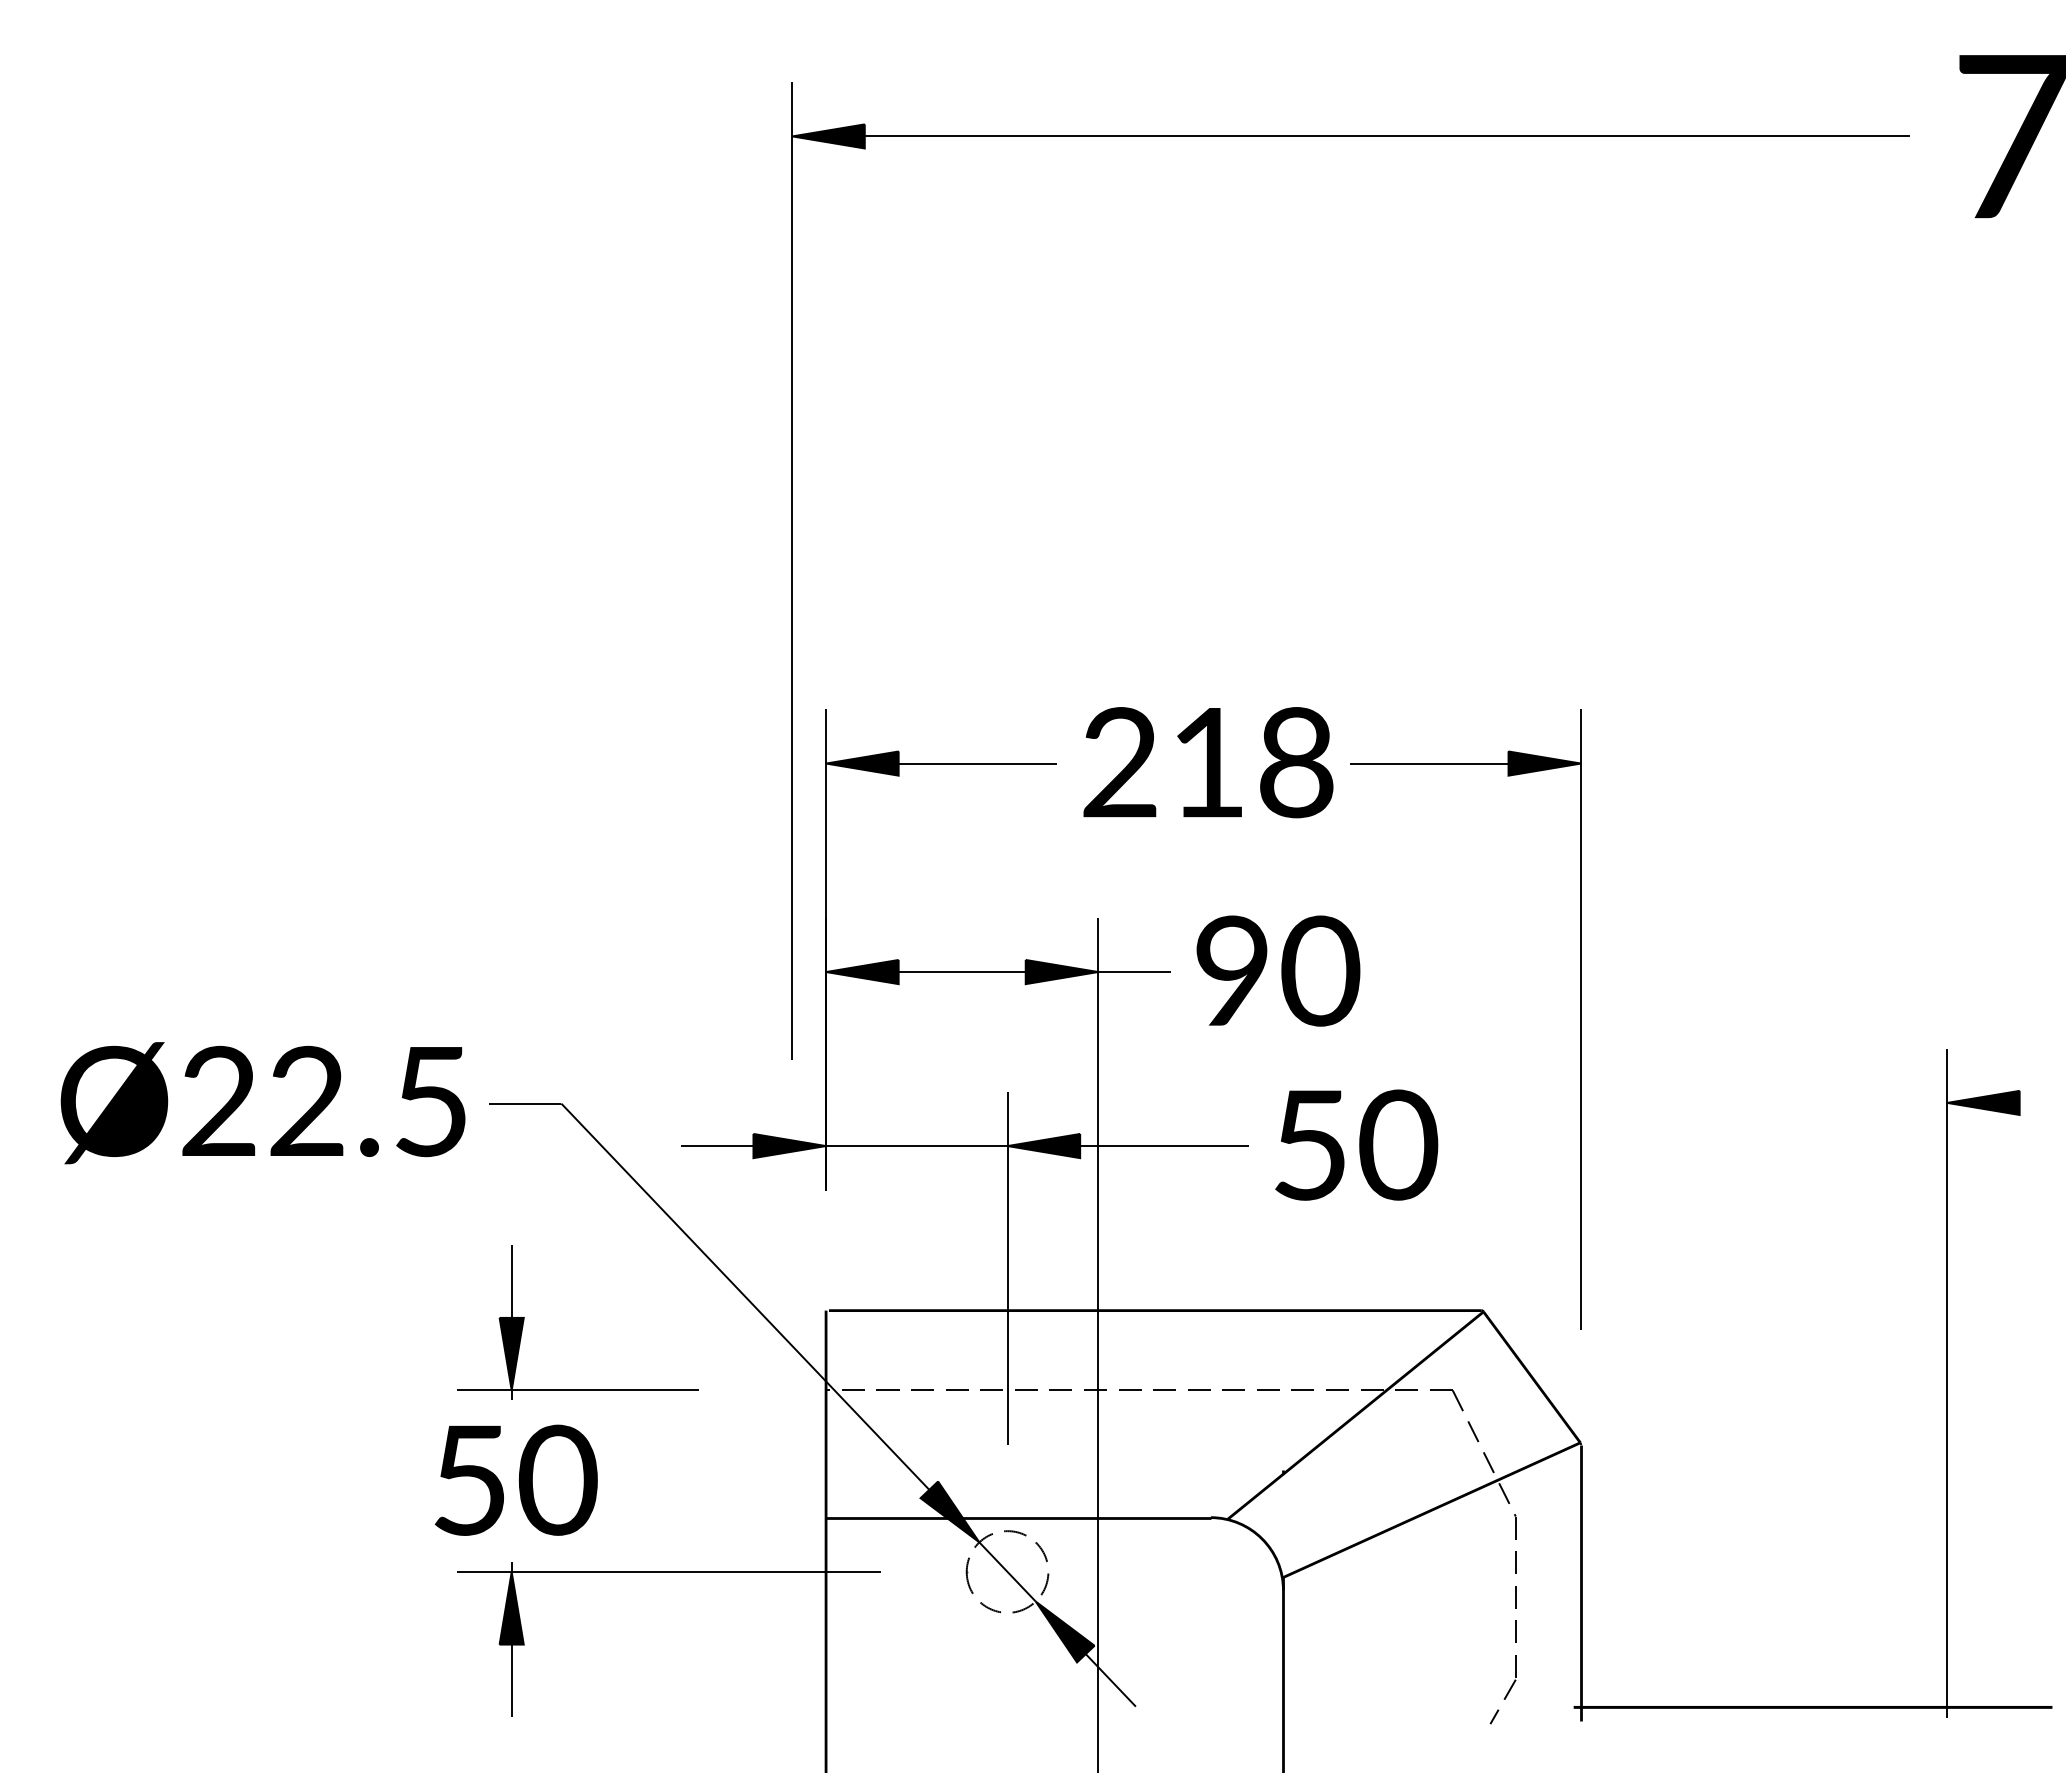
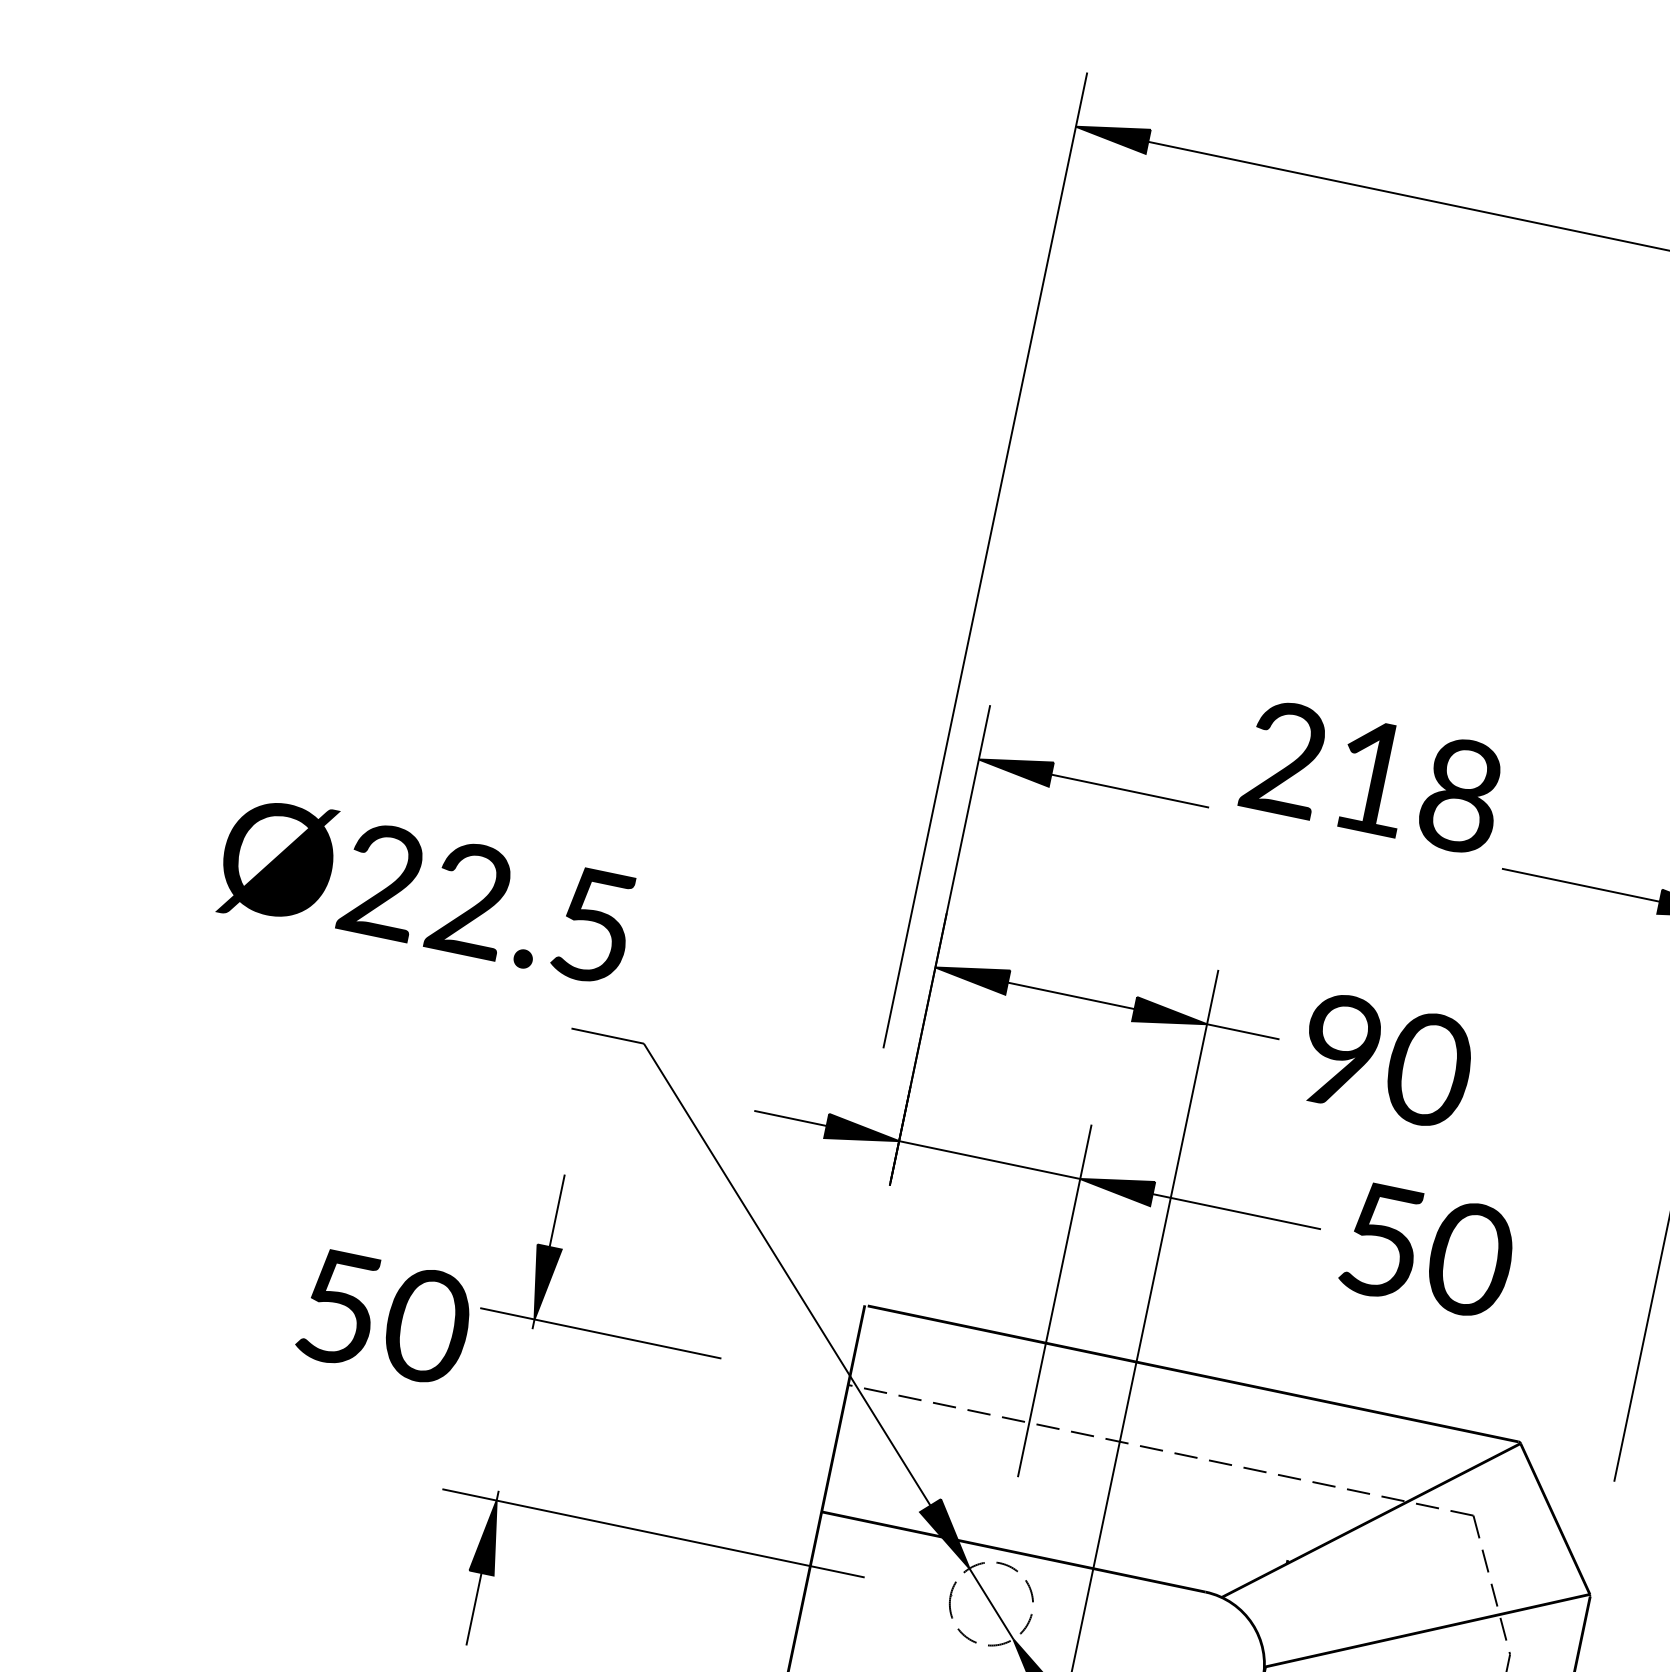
text: (1208, 762) -> (1373, 777), moved
text: (262, 1103) -> (425, 892), moved
text: (515, 1479) -> (385, 1316), moved

